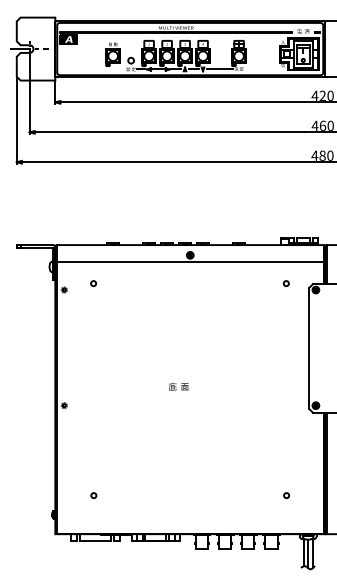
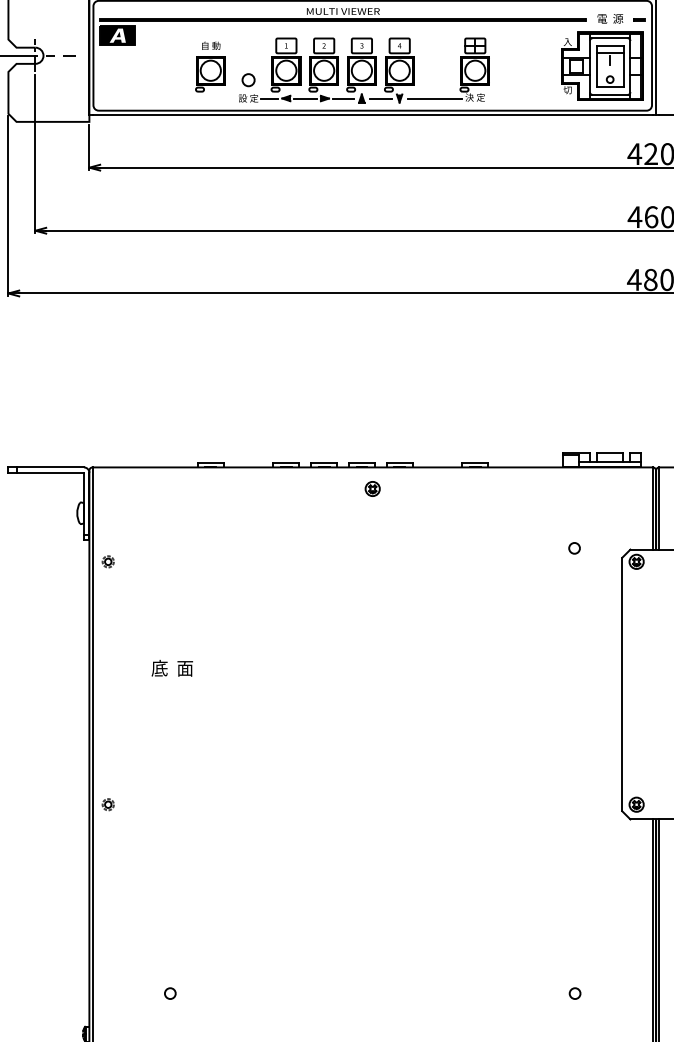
line: (189, 261) -> (371, 501), removed
circle: (93, 283) -> (169, 548), removed
text: (178, 386) -> (171, 667), moved

